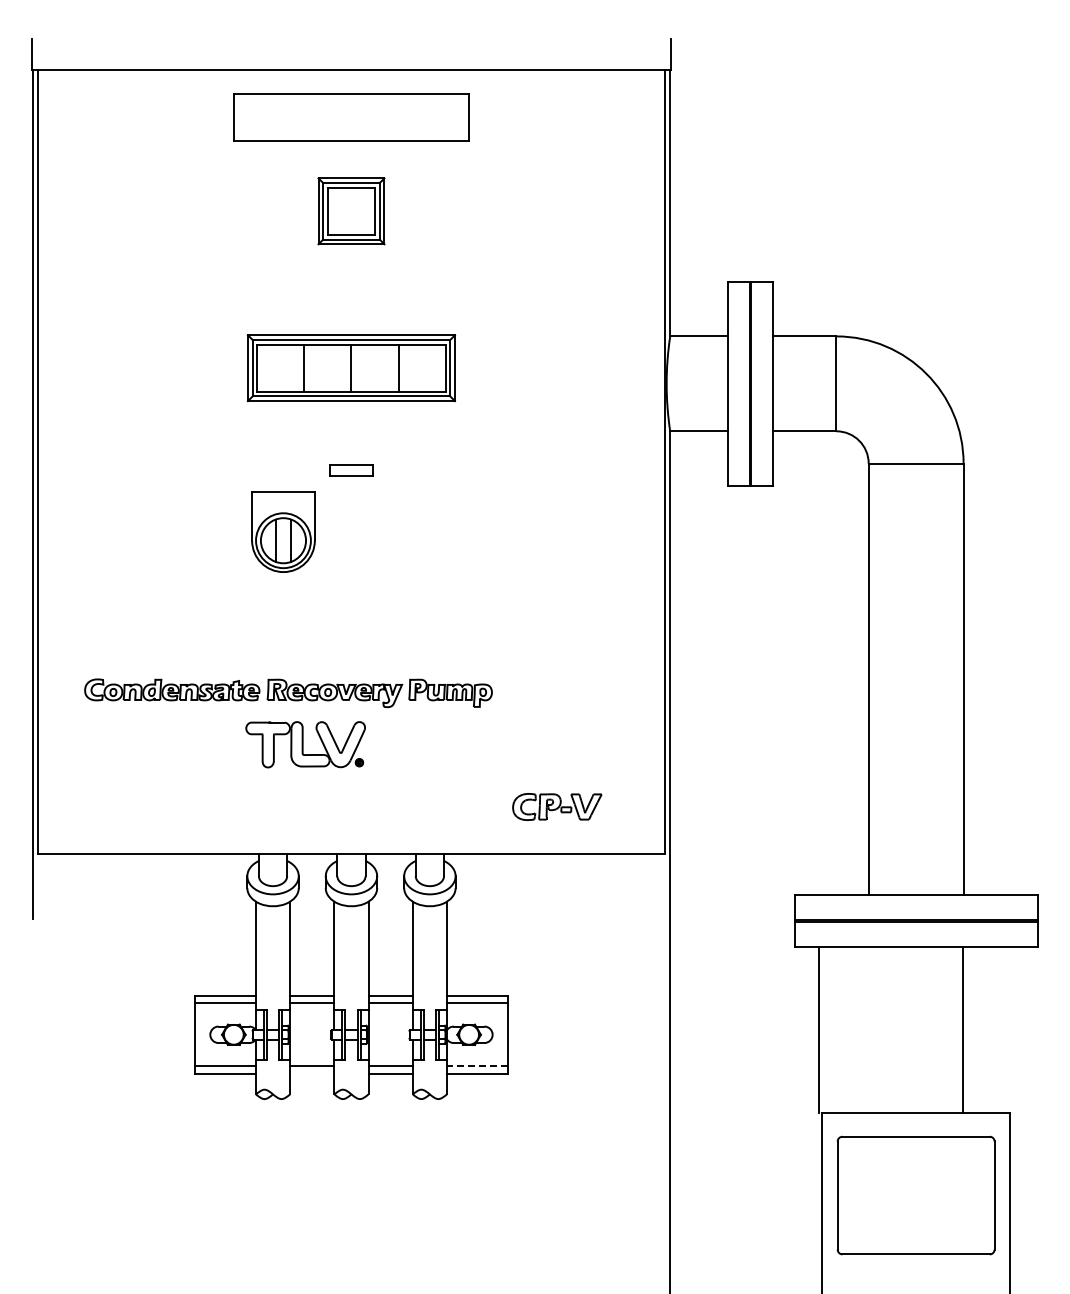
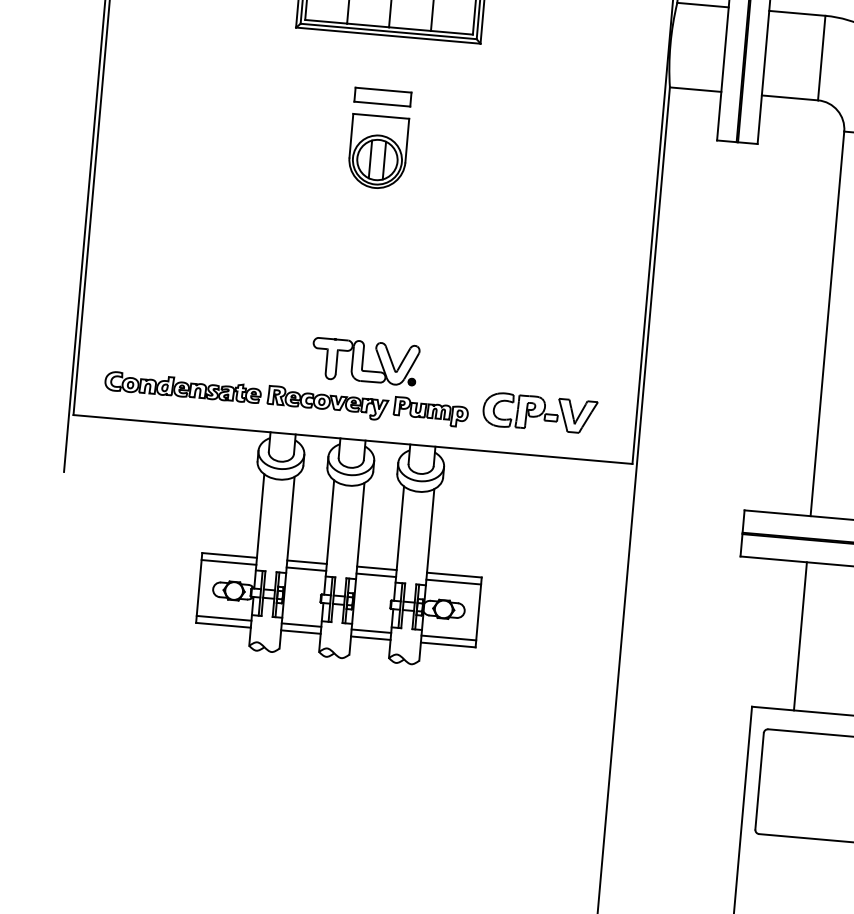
part: (351, 469) -> (383, 96), size x1.43
part: (283, 531) -> (378, 151), moved
part: (288, 693) -> (286, 399), moved
part: (305, 744) -> (365, 361), moved
part: (557, 806) -> (540, 412), size x1.43
line: (819, 1029) -> (800, 635), moved
line: (477, 1066) -> (448, 638), dashed -> solid
line: (312, 1074) -> (301, 632), added

